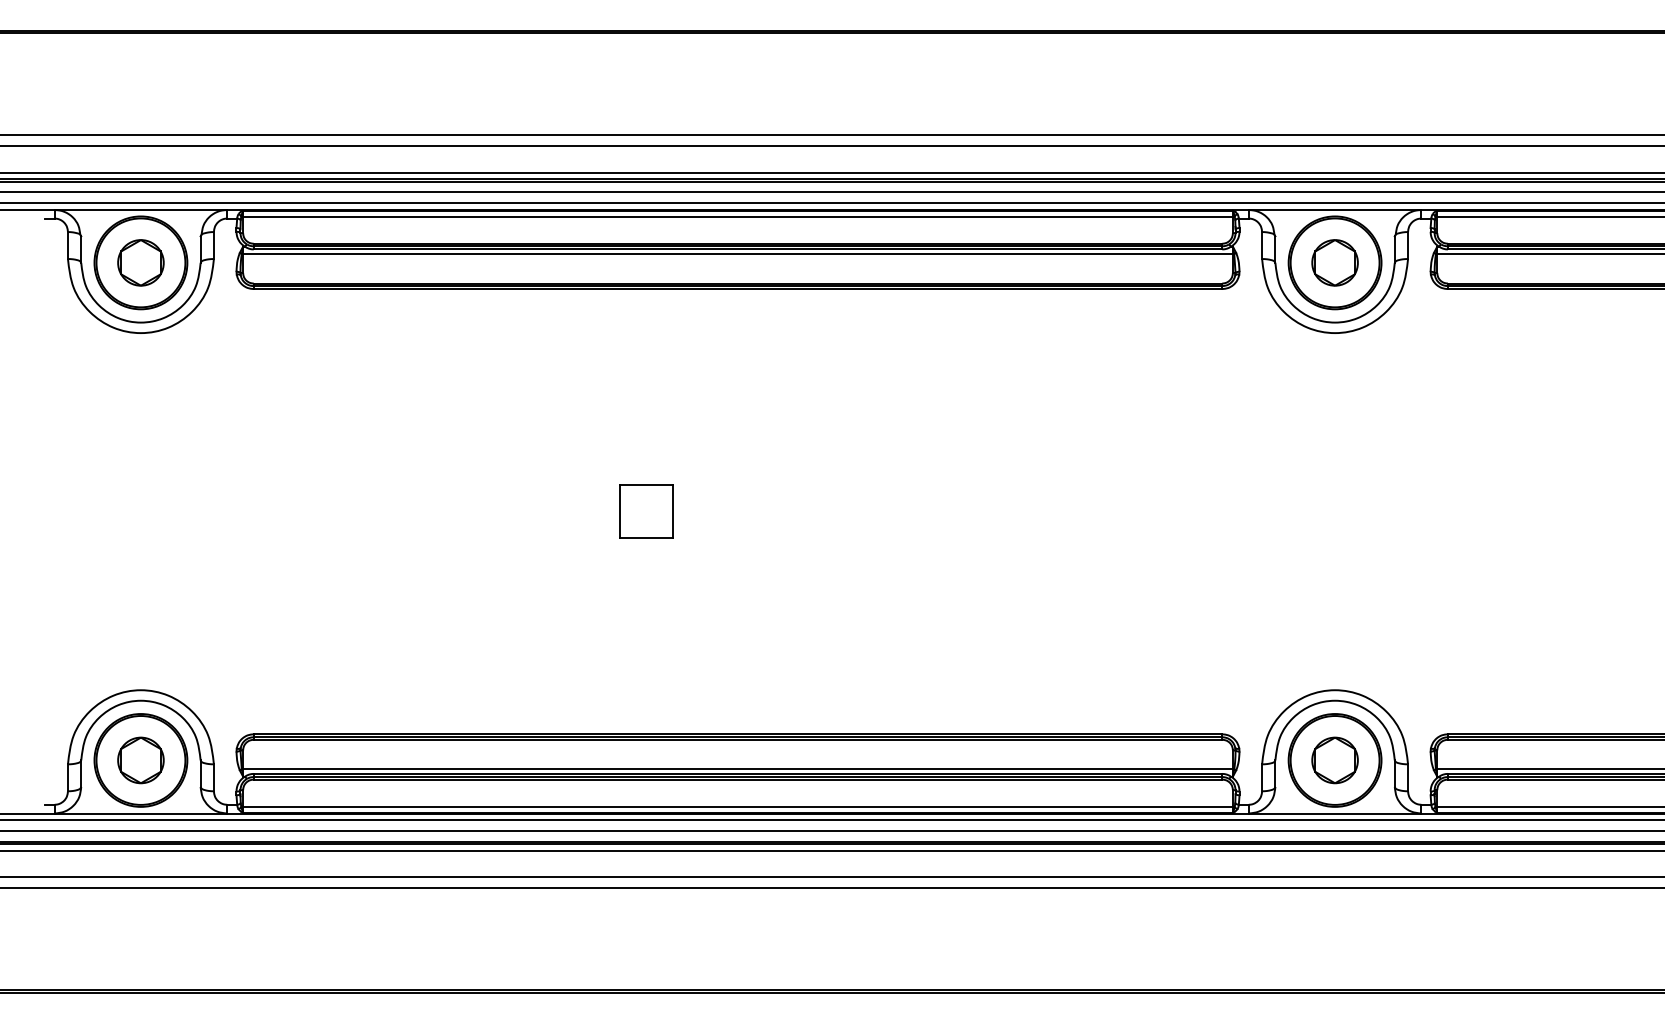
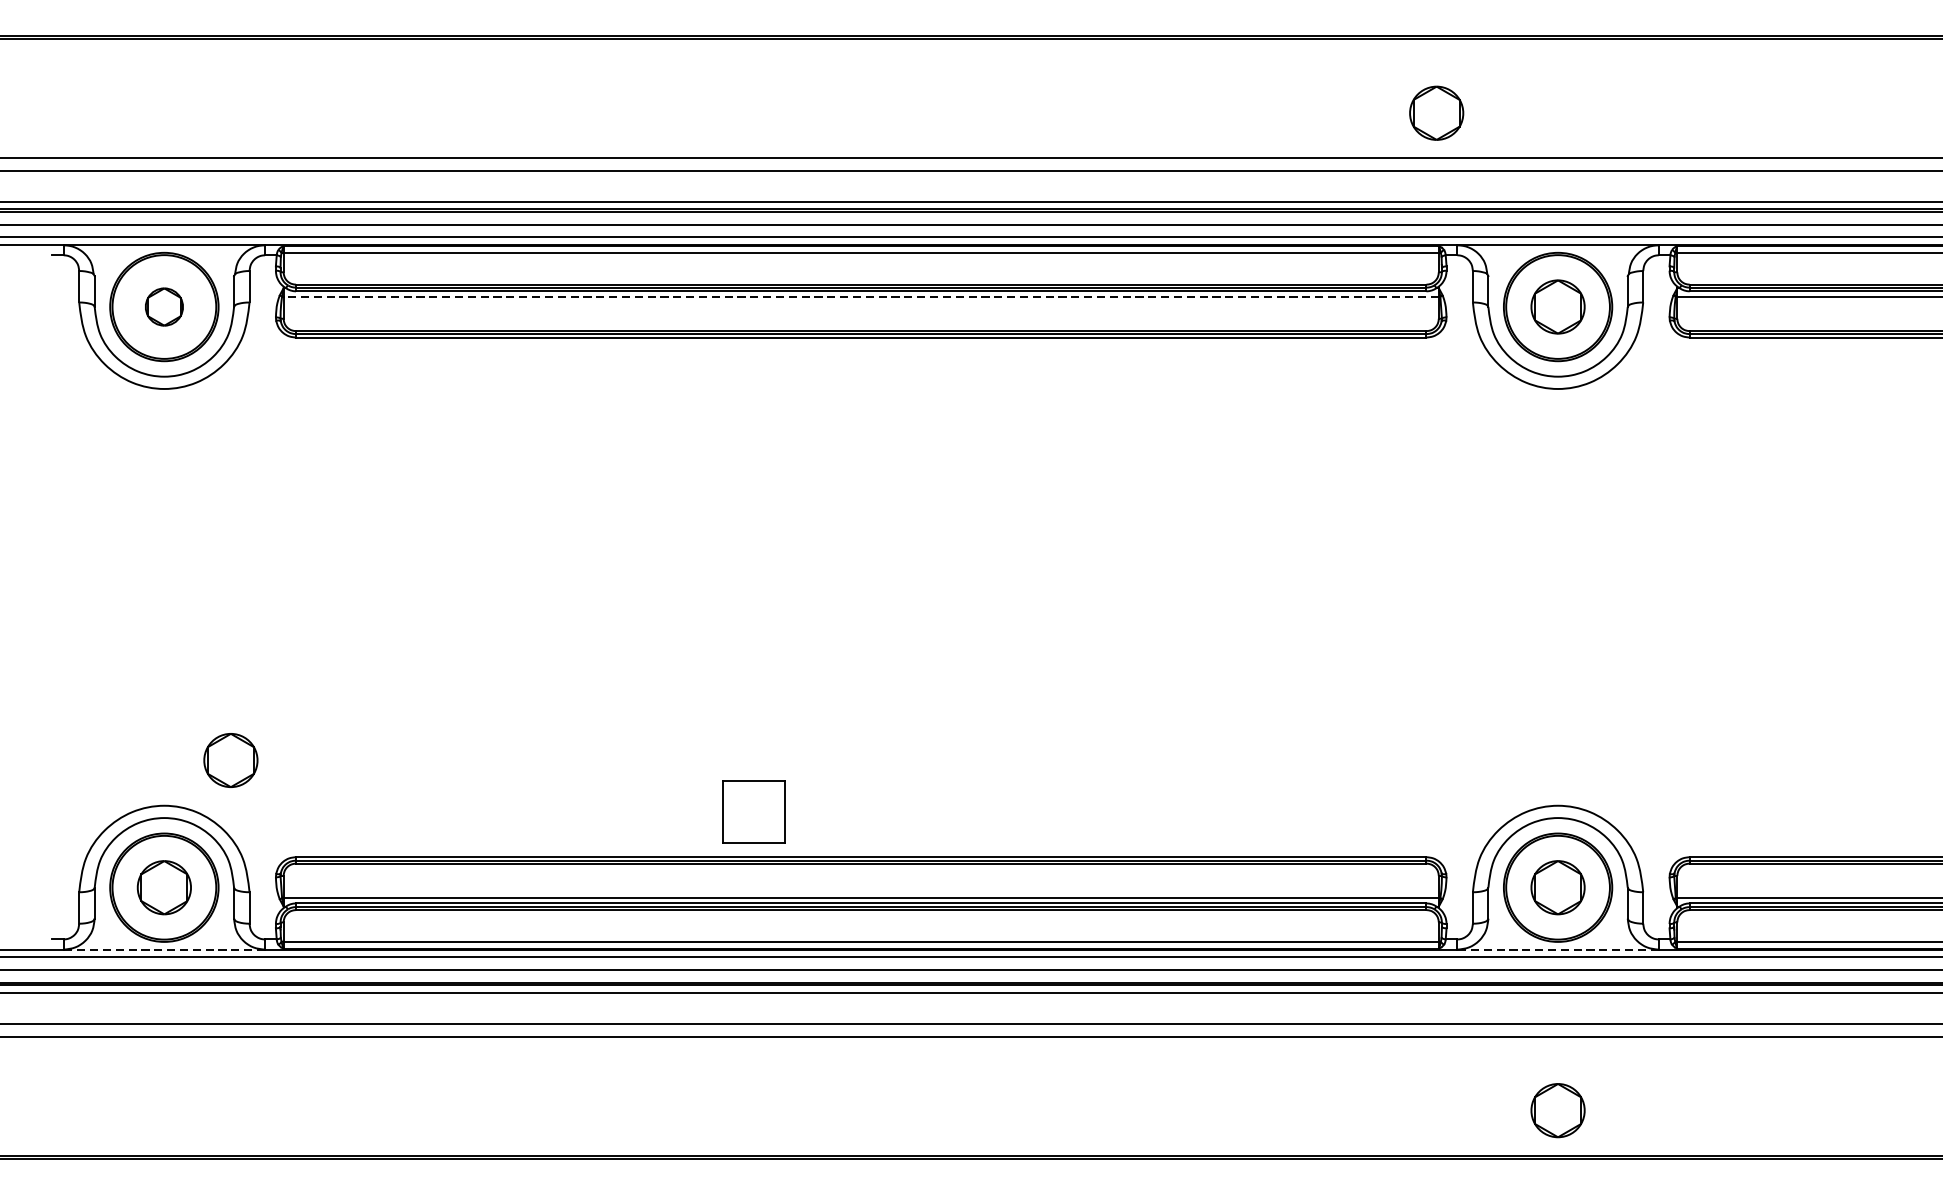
part: (1230, 96) -> (1436, 112), added
line: (738, 253) -> (861, 296), solid -> dashed
part: (140, 262) -> (163, 306), size x0.7
part: (646, 511) -> (754, 811), moved
part: (197, 651) -> (230, 760), added
line: (140, 813) -> (163, 949), solid -> dashed
line: (1334, 813) -> (1557, 949), solid -> dashed
part: (1334, 951) -> (1557, 1110), added

